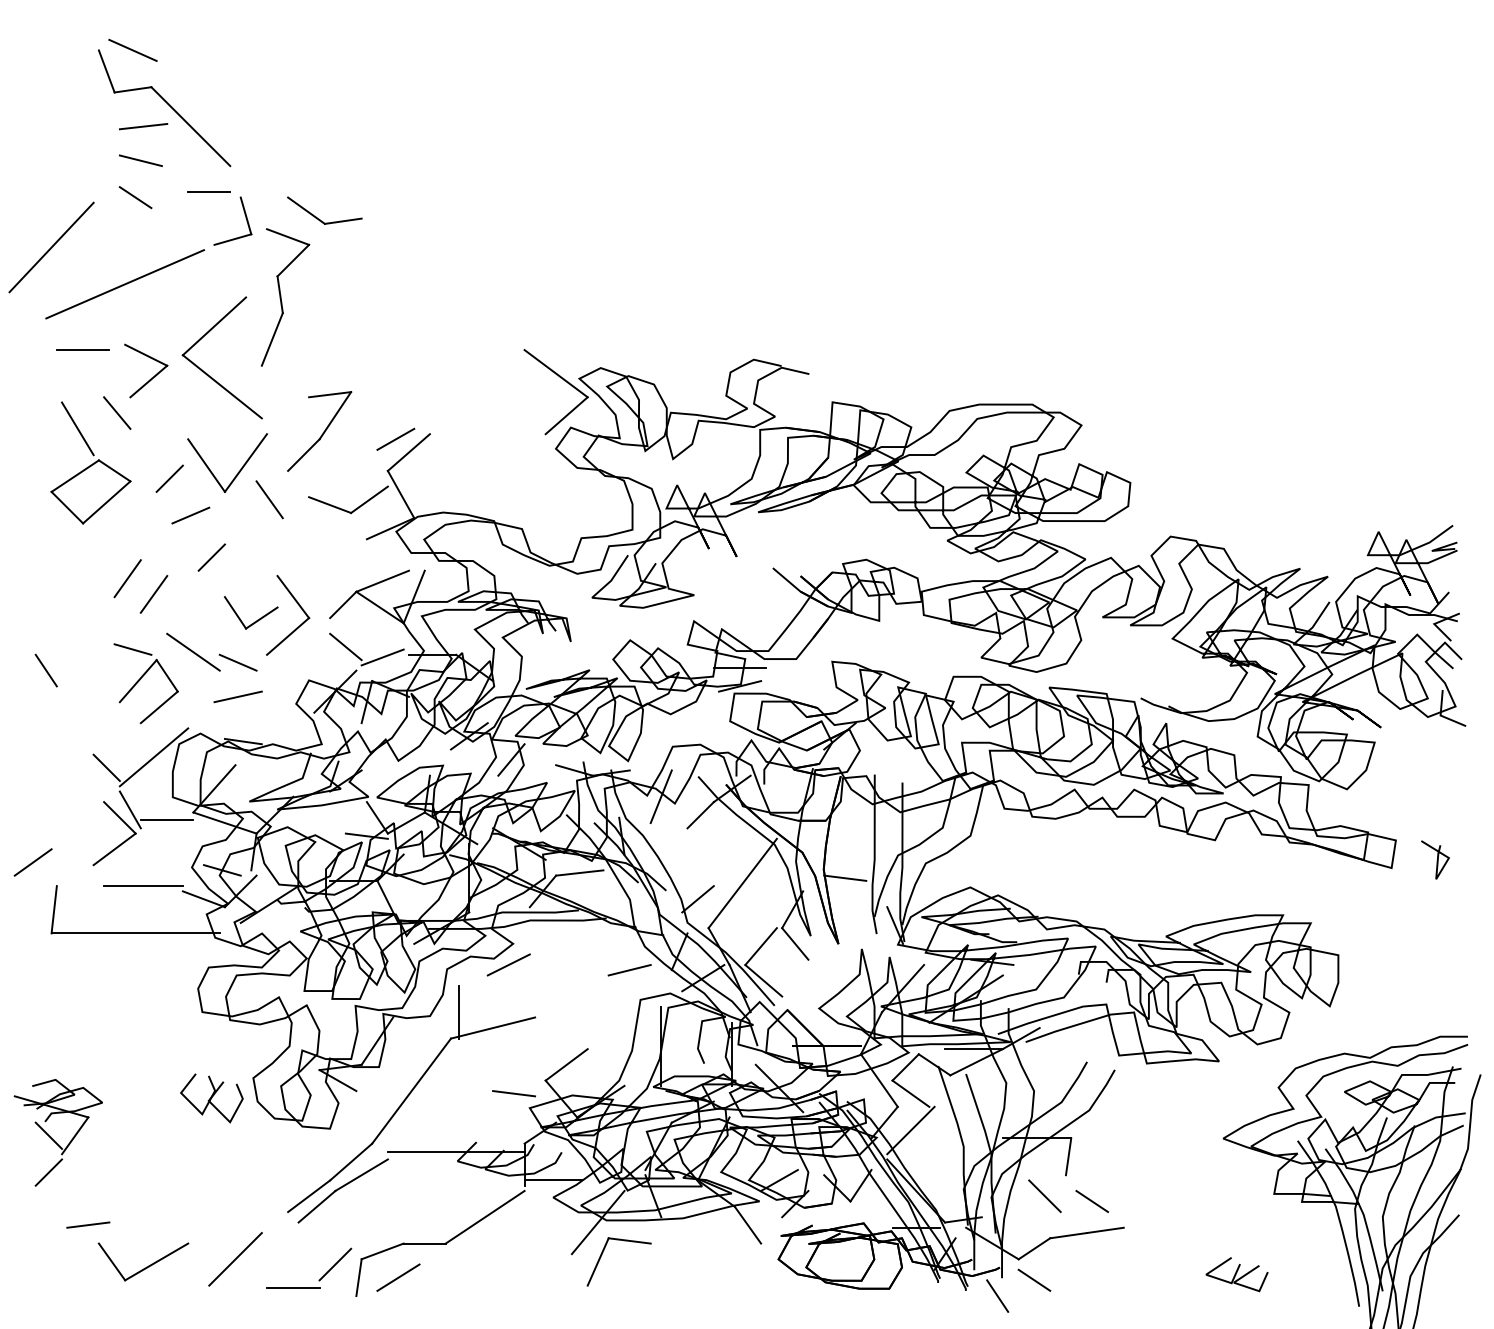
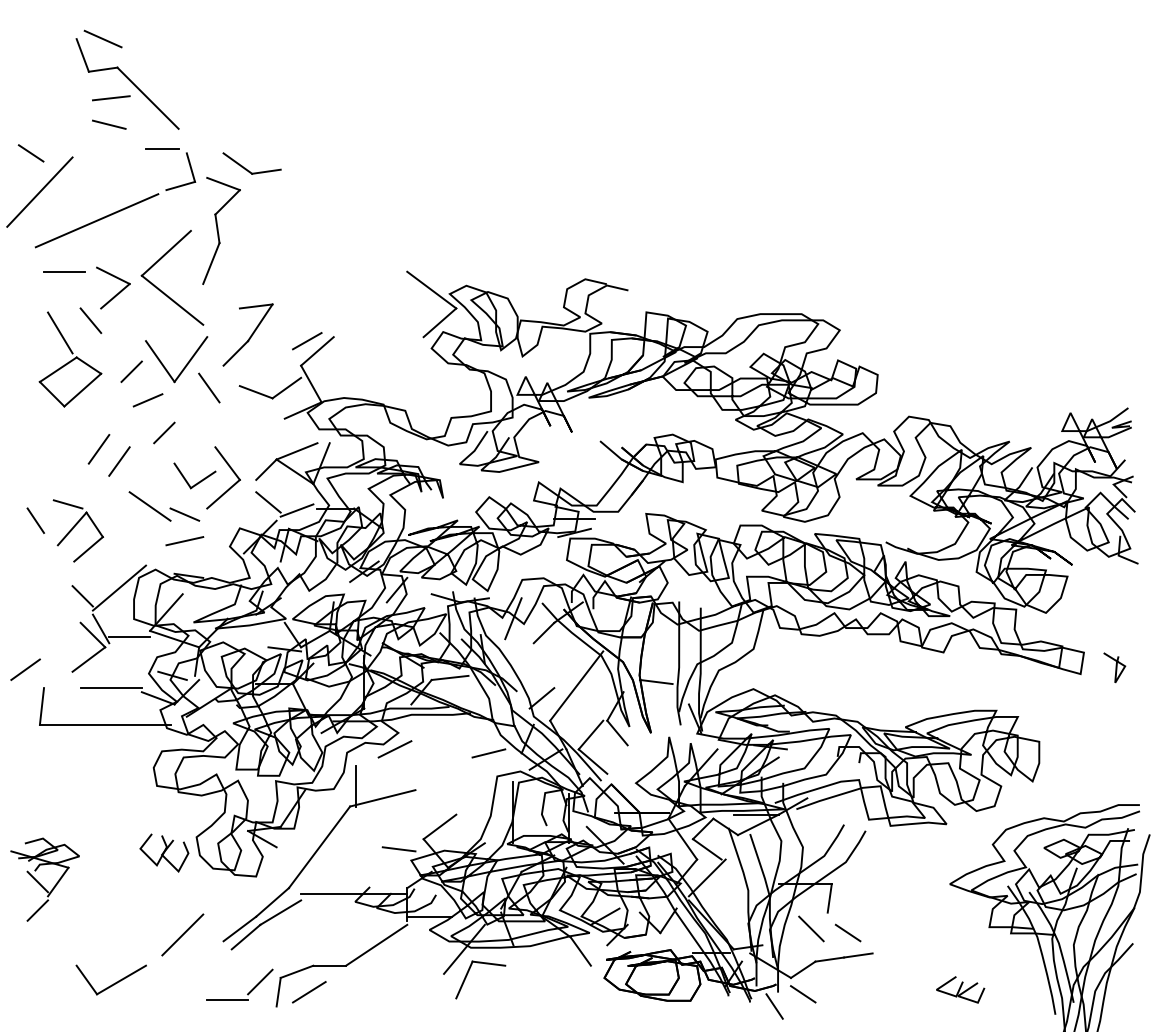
line: (134, 197) -> (30, 153), moved
part: (146, 683) -> (78, 530), moved
line: (88, 1225) -> (68, 951), removed
line: (235, 1258) -> (182, 934), moved

